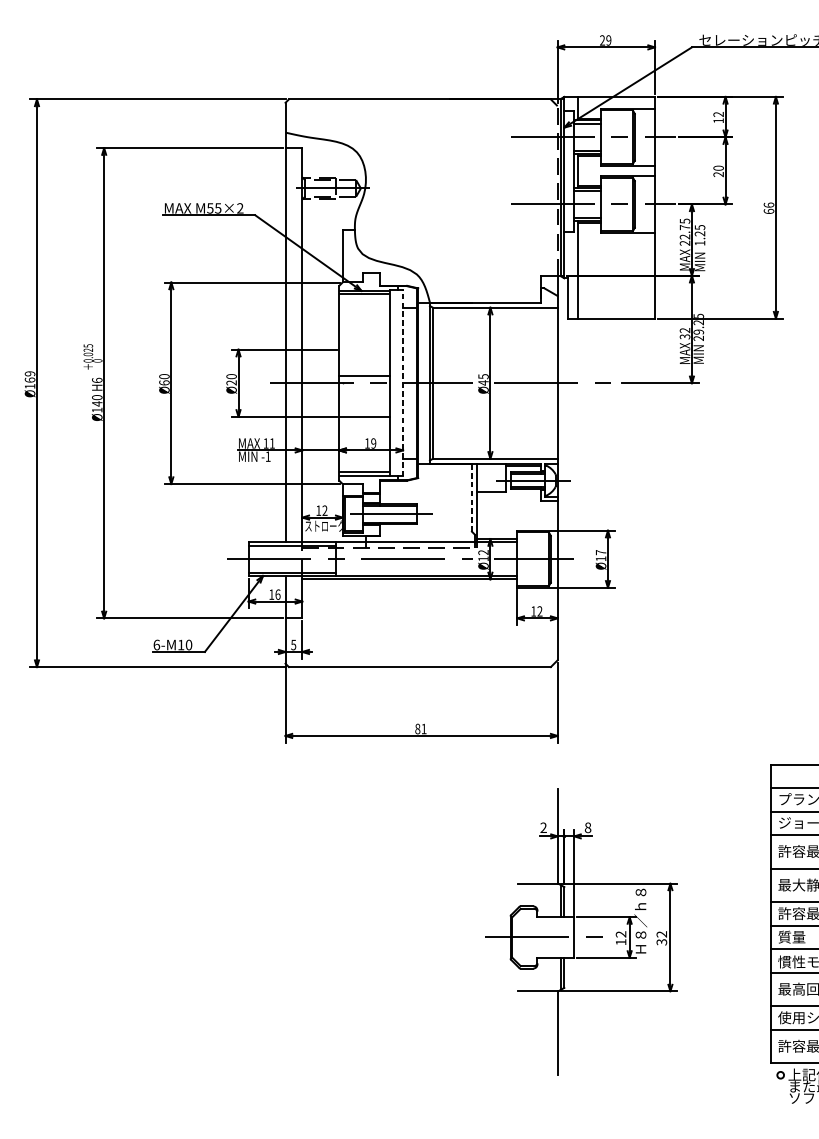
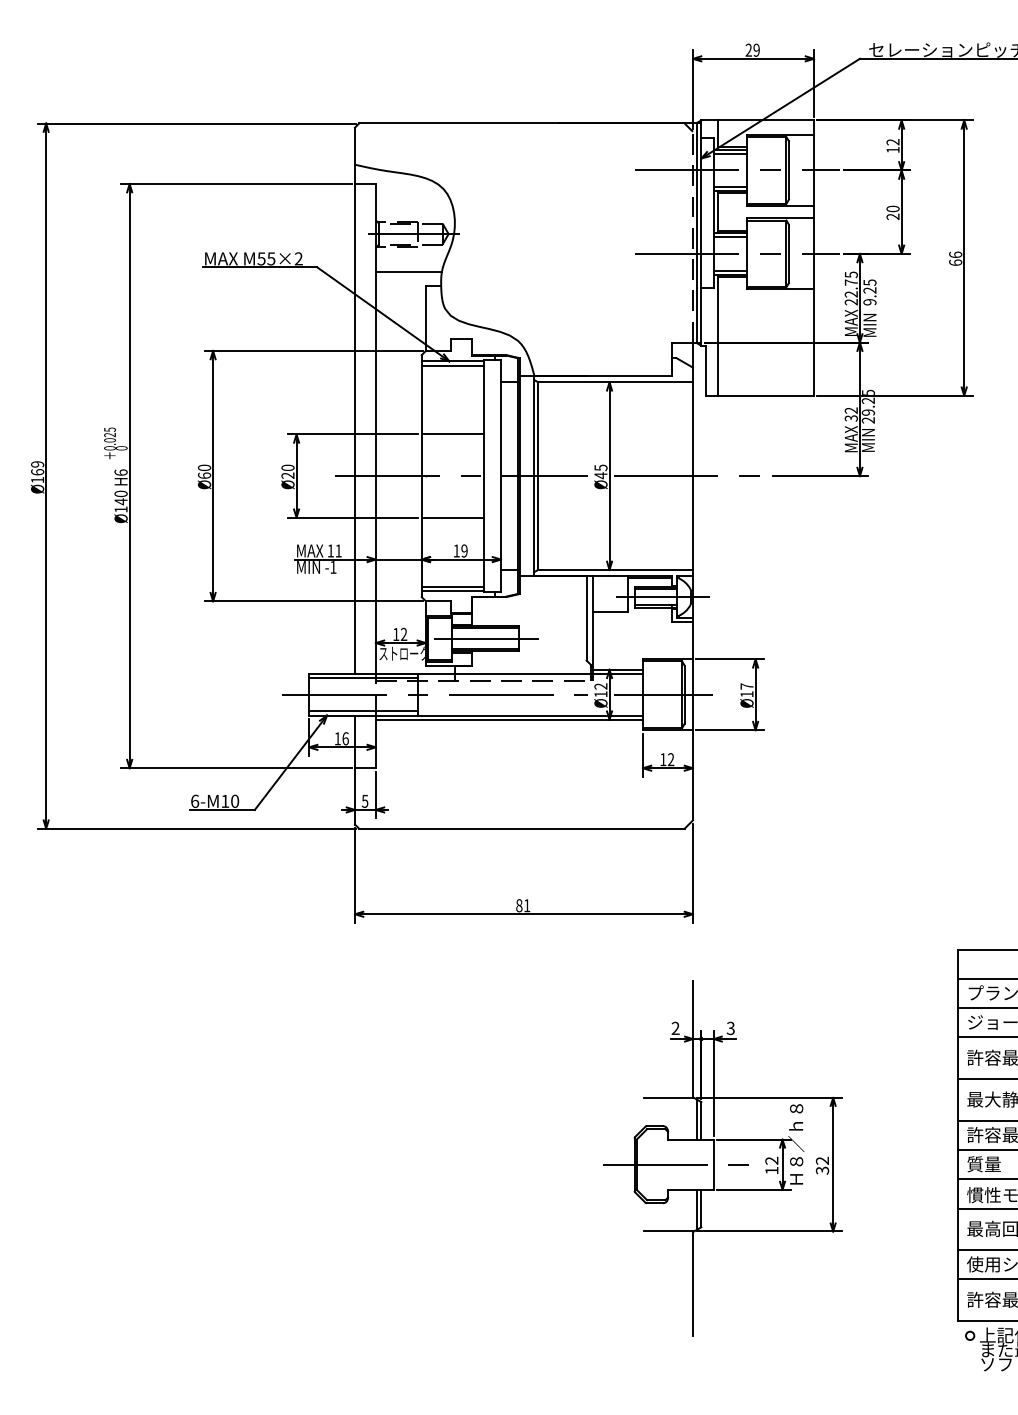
line: (328, 218) -> (408, 271), added
text: (699, 243) -> (869, 302), 1.25 -> 9.25
line: (364, 376) -> (452, 434), moved
line: (403, 383) -> (501, 476), dashed -> solid
line: (471, 497) -> (586, 617), dashed -> solid
text: (587, 827) -> (730, 1027), 8 -> 3

